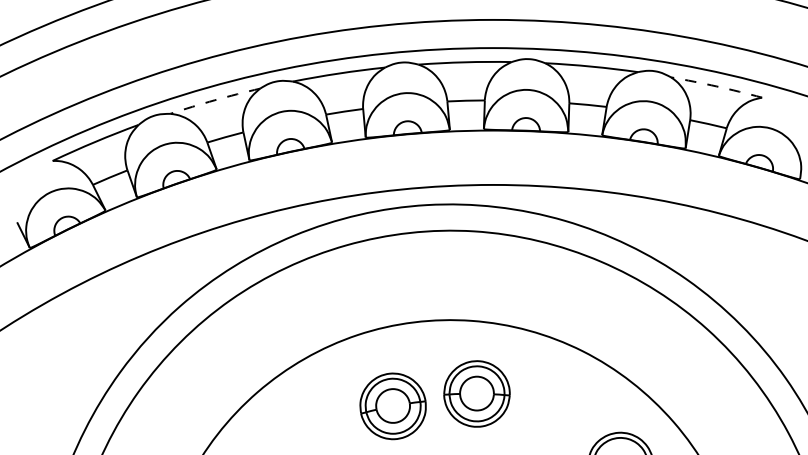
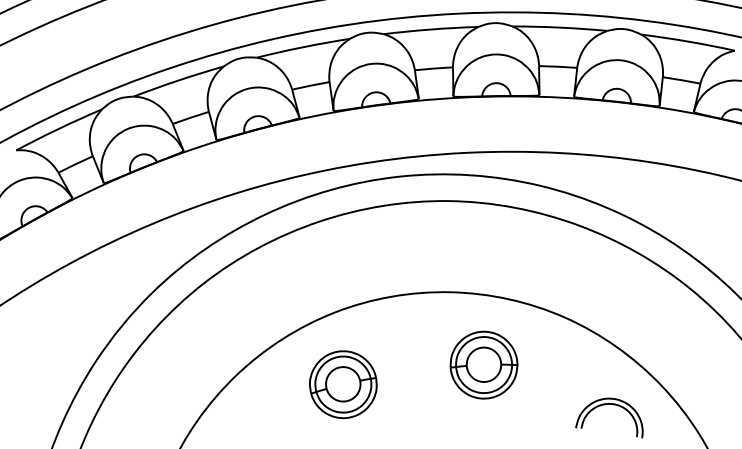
arc: (716, 86) -> (687, 41), dashed -> solid
arc: (214, 100) -> (177, 80), dashed -> solid
part: (476, 393) -> (483, 364), moved
part: (392, 406) -> (342, 384), moved

